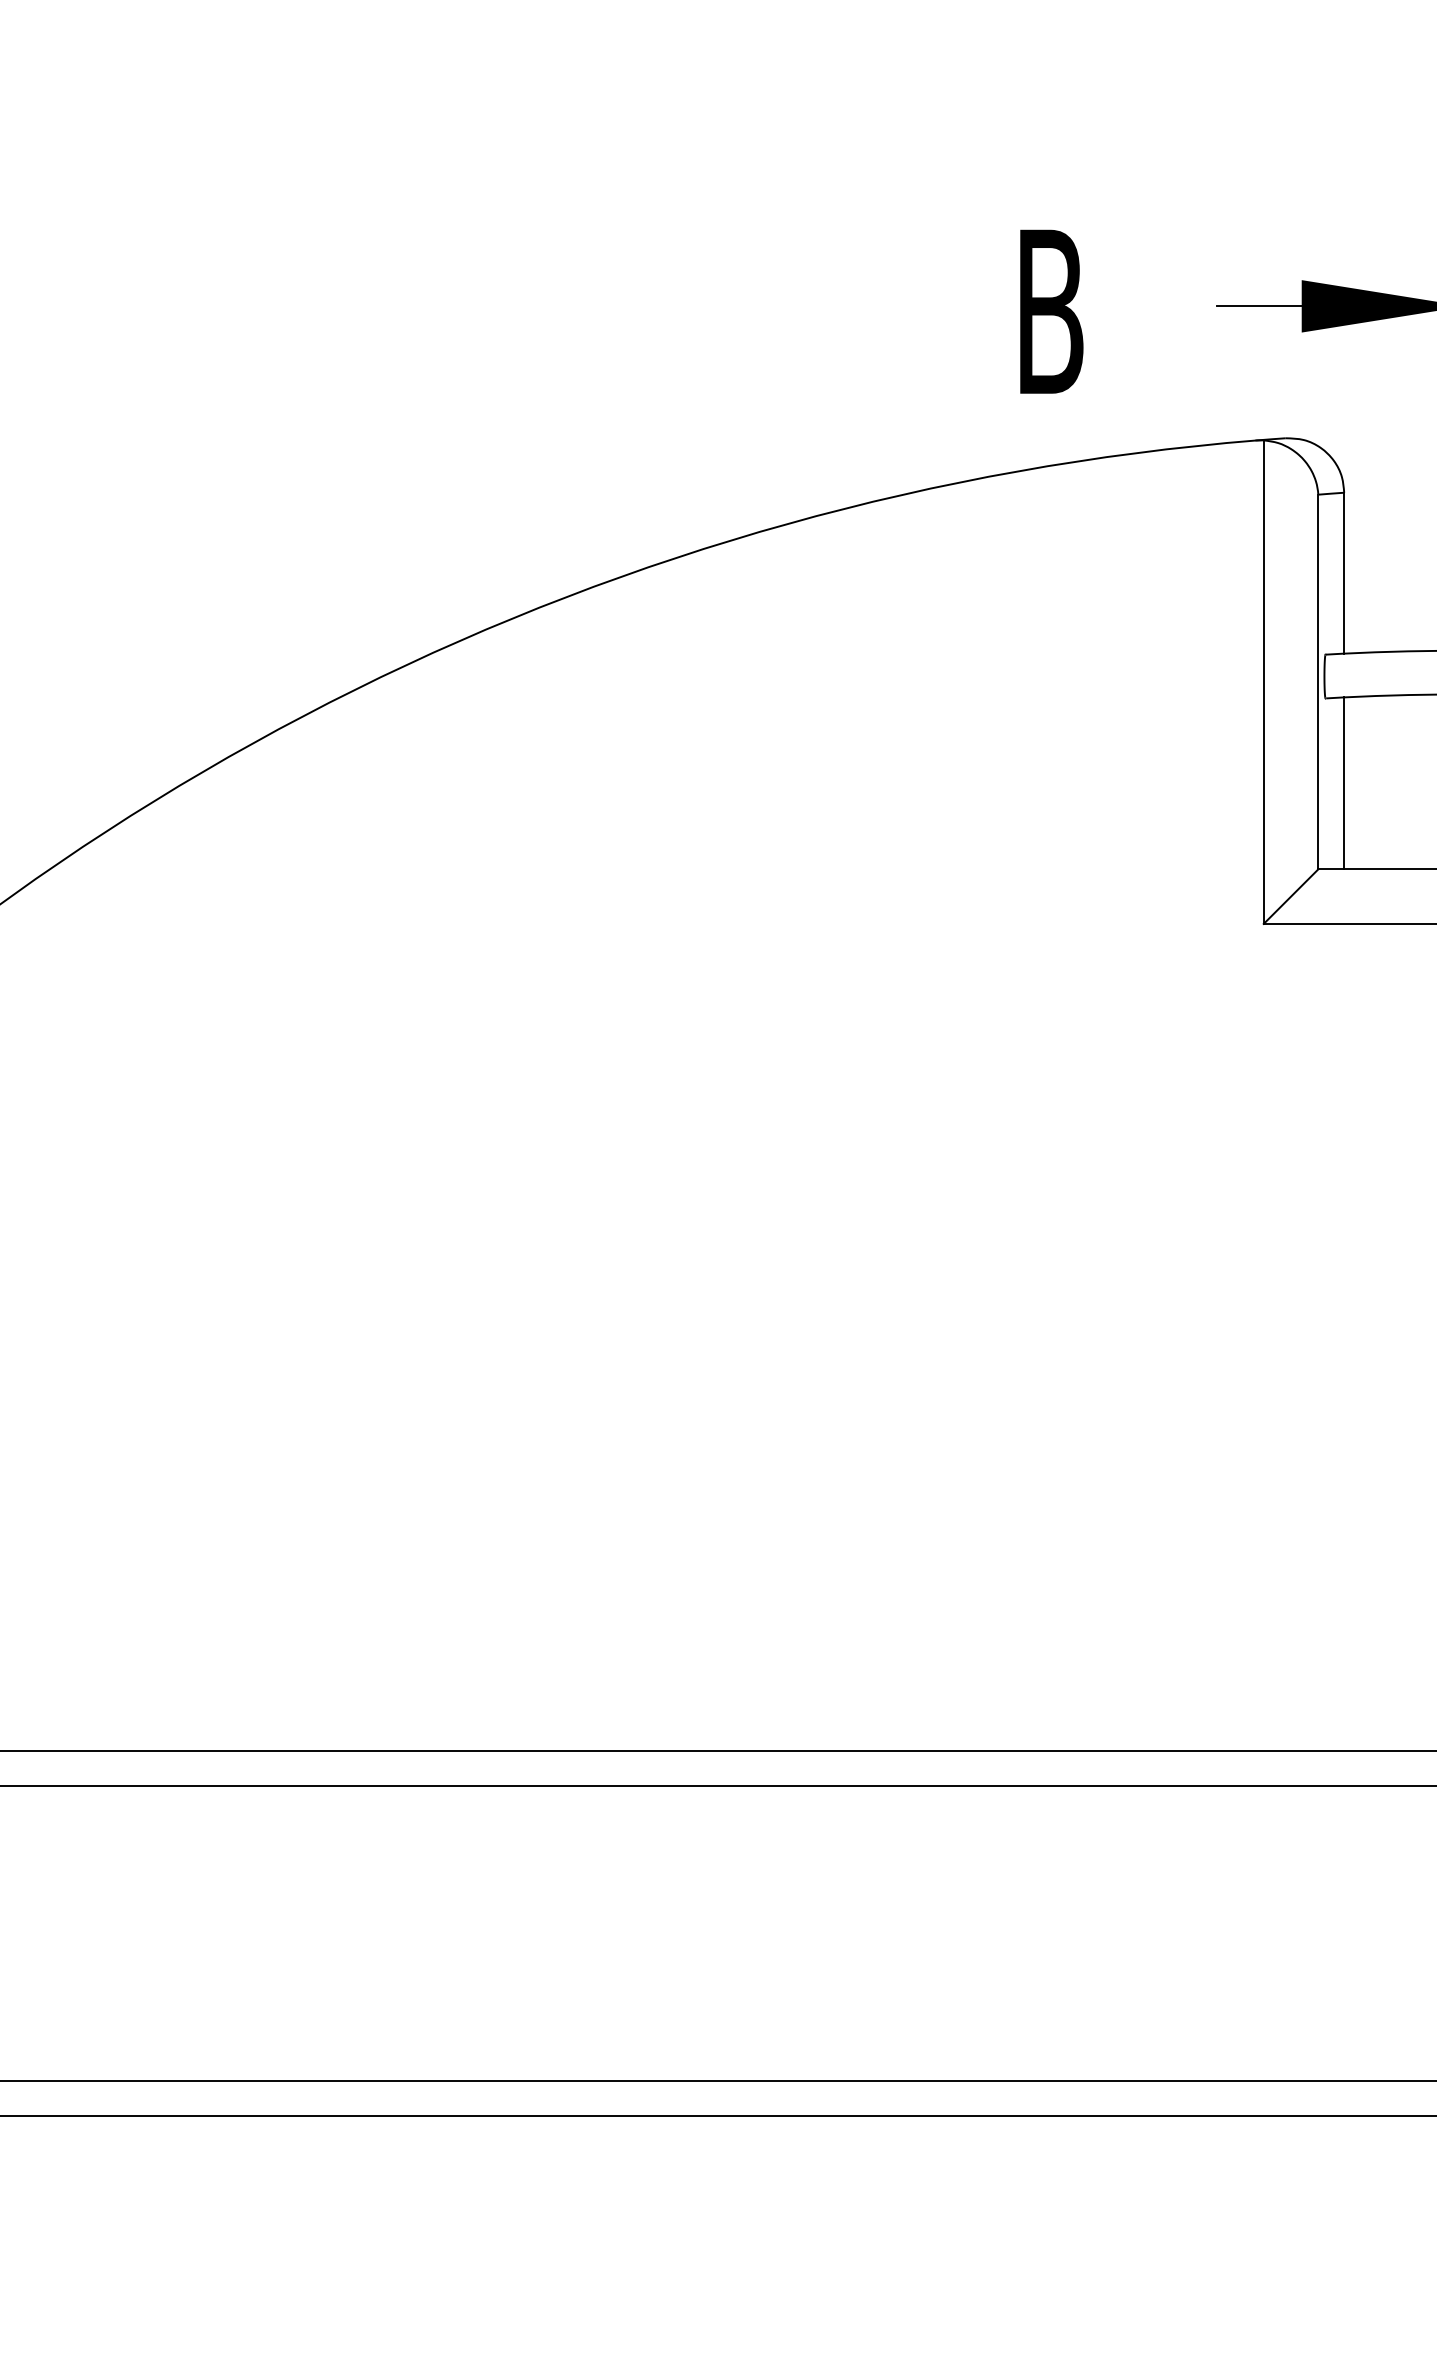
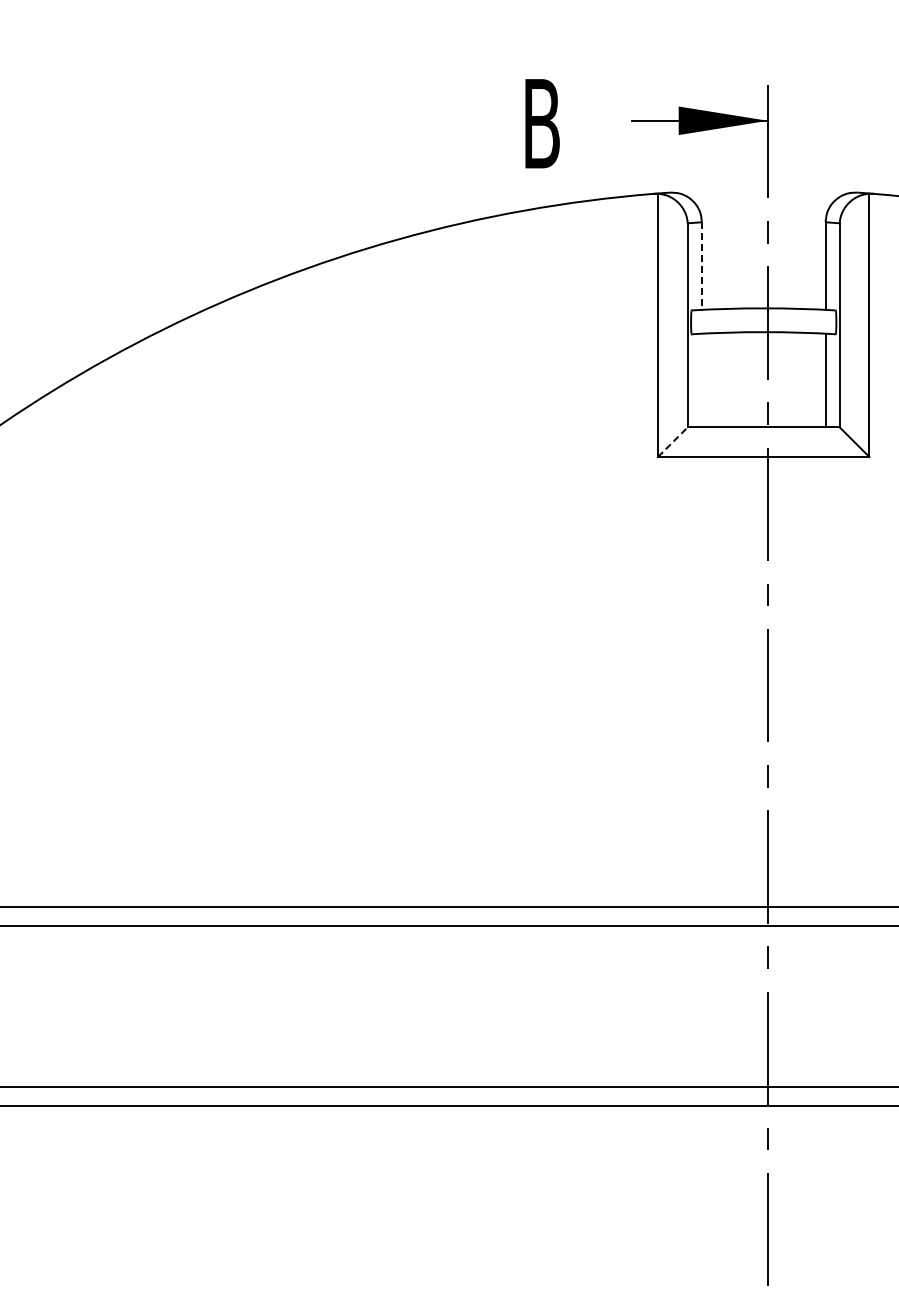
line: (1343, 573) -> (701, 266), solid -> dashed
line: (1343, 783) -> (701, 380), removed
line: (1292, 895) -> (673, 441), solid -> dashed

